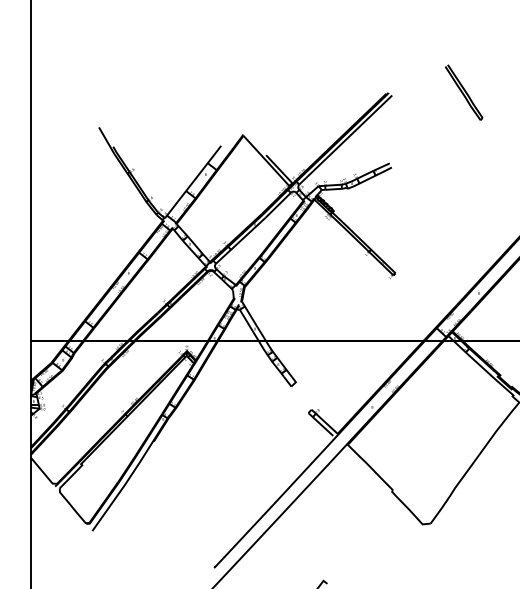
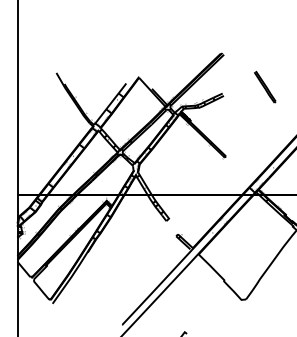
line: (464, 93) -> (265, 87), moved

